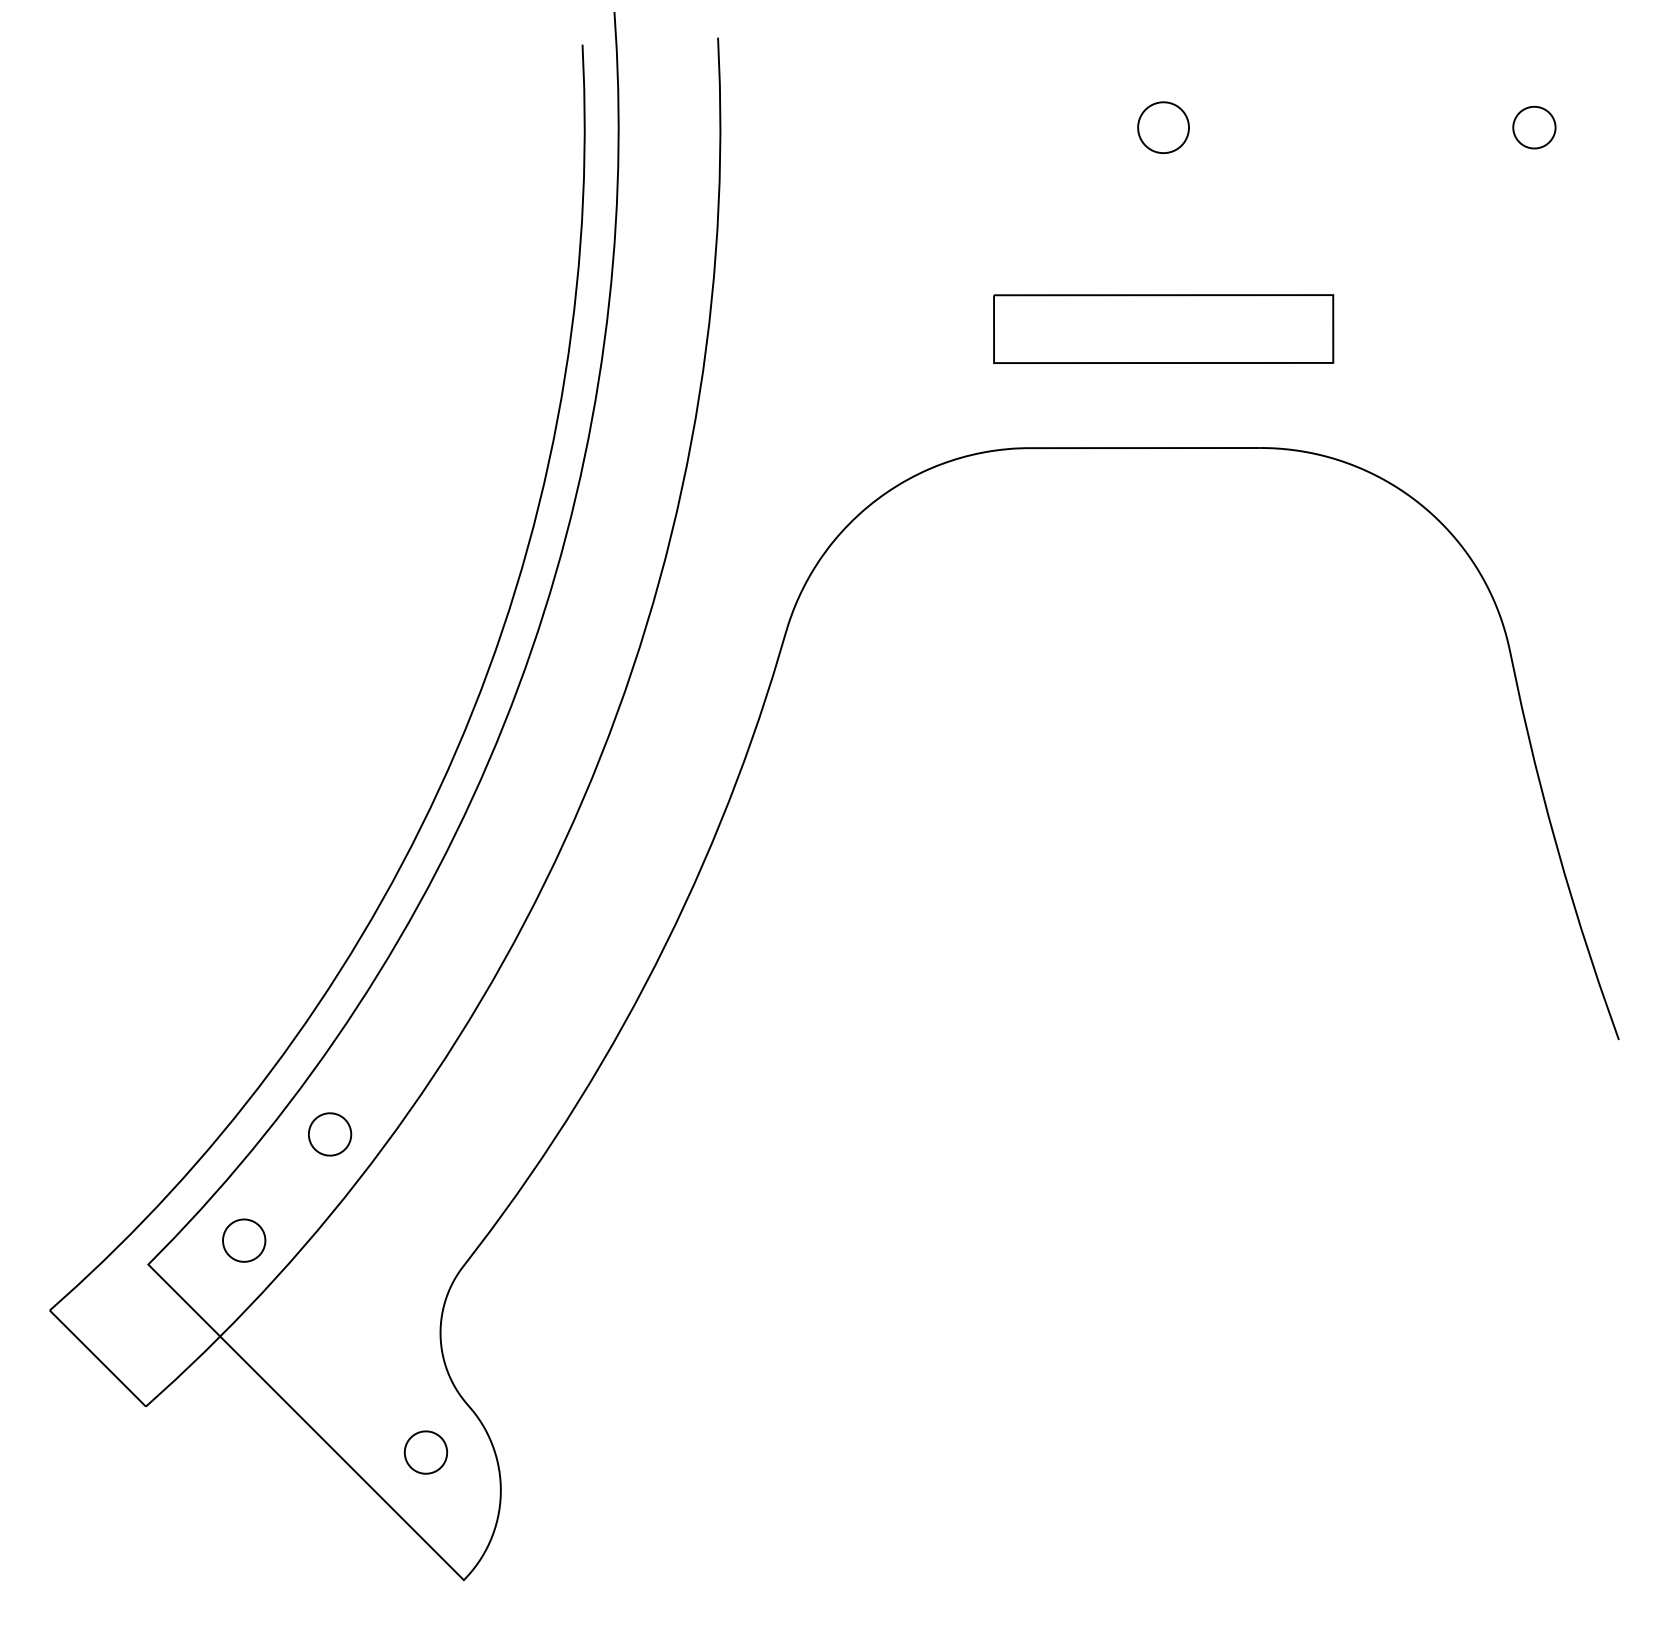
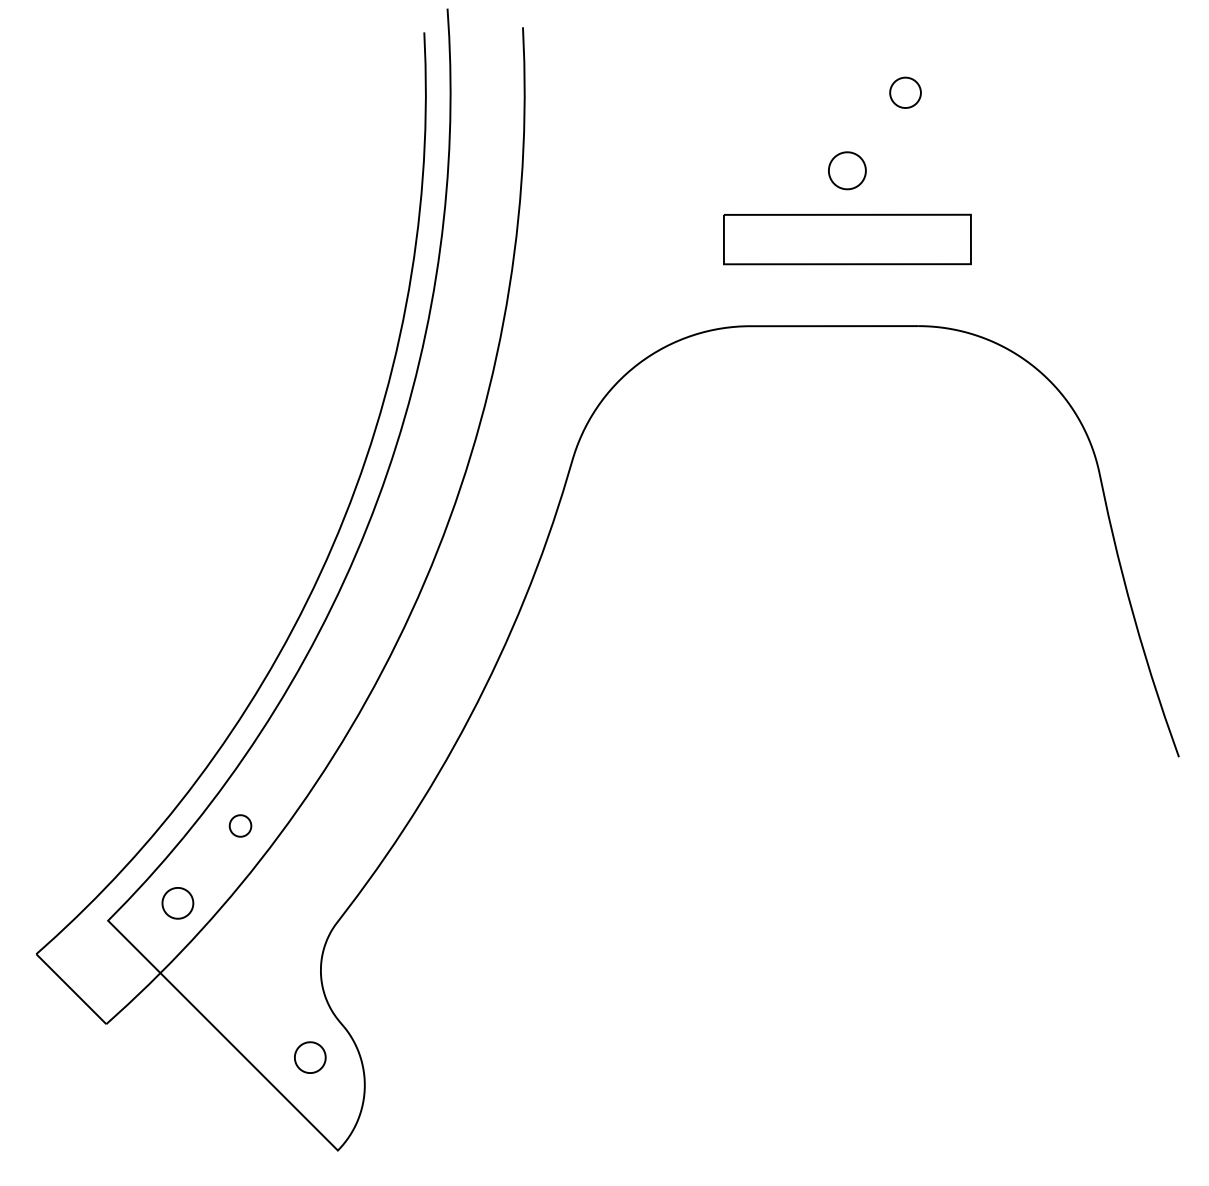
part: (1163, 127) -> (847, 170), moved
part: (1534, 127) -> (905, 92), moved
part: (330, 1134) -> (240, 826), size x0.7

